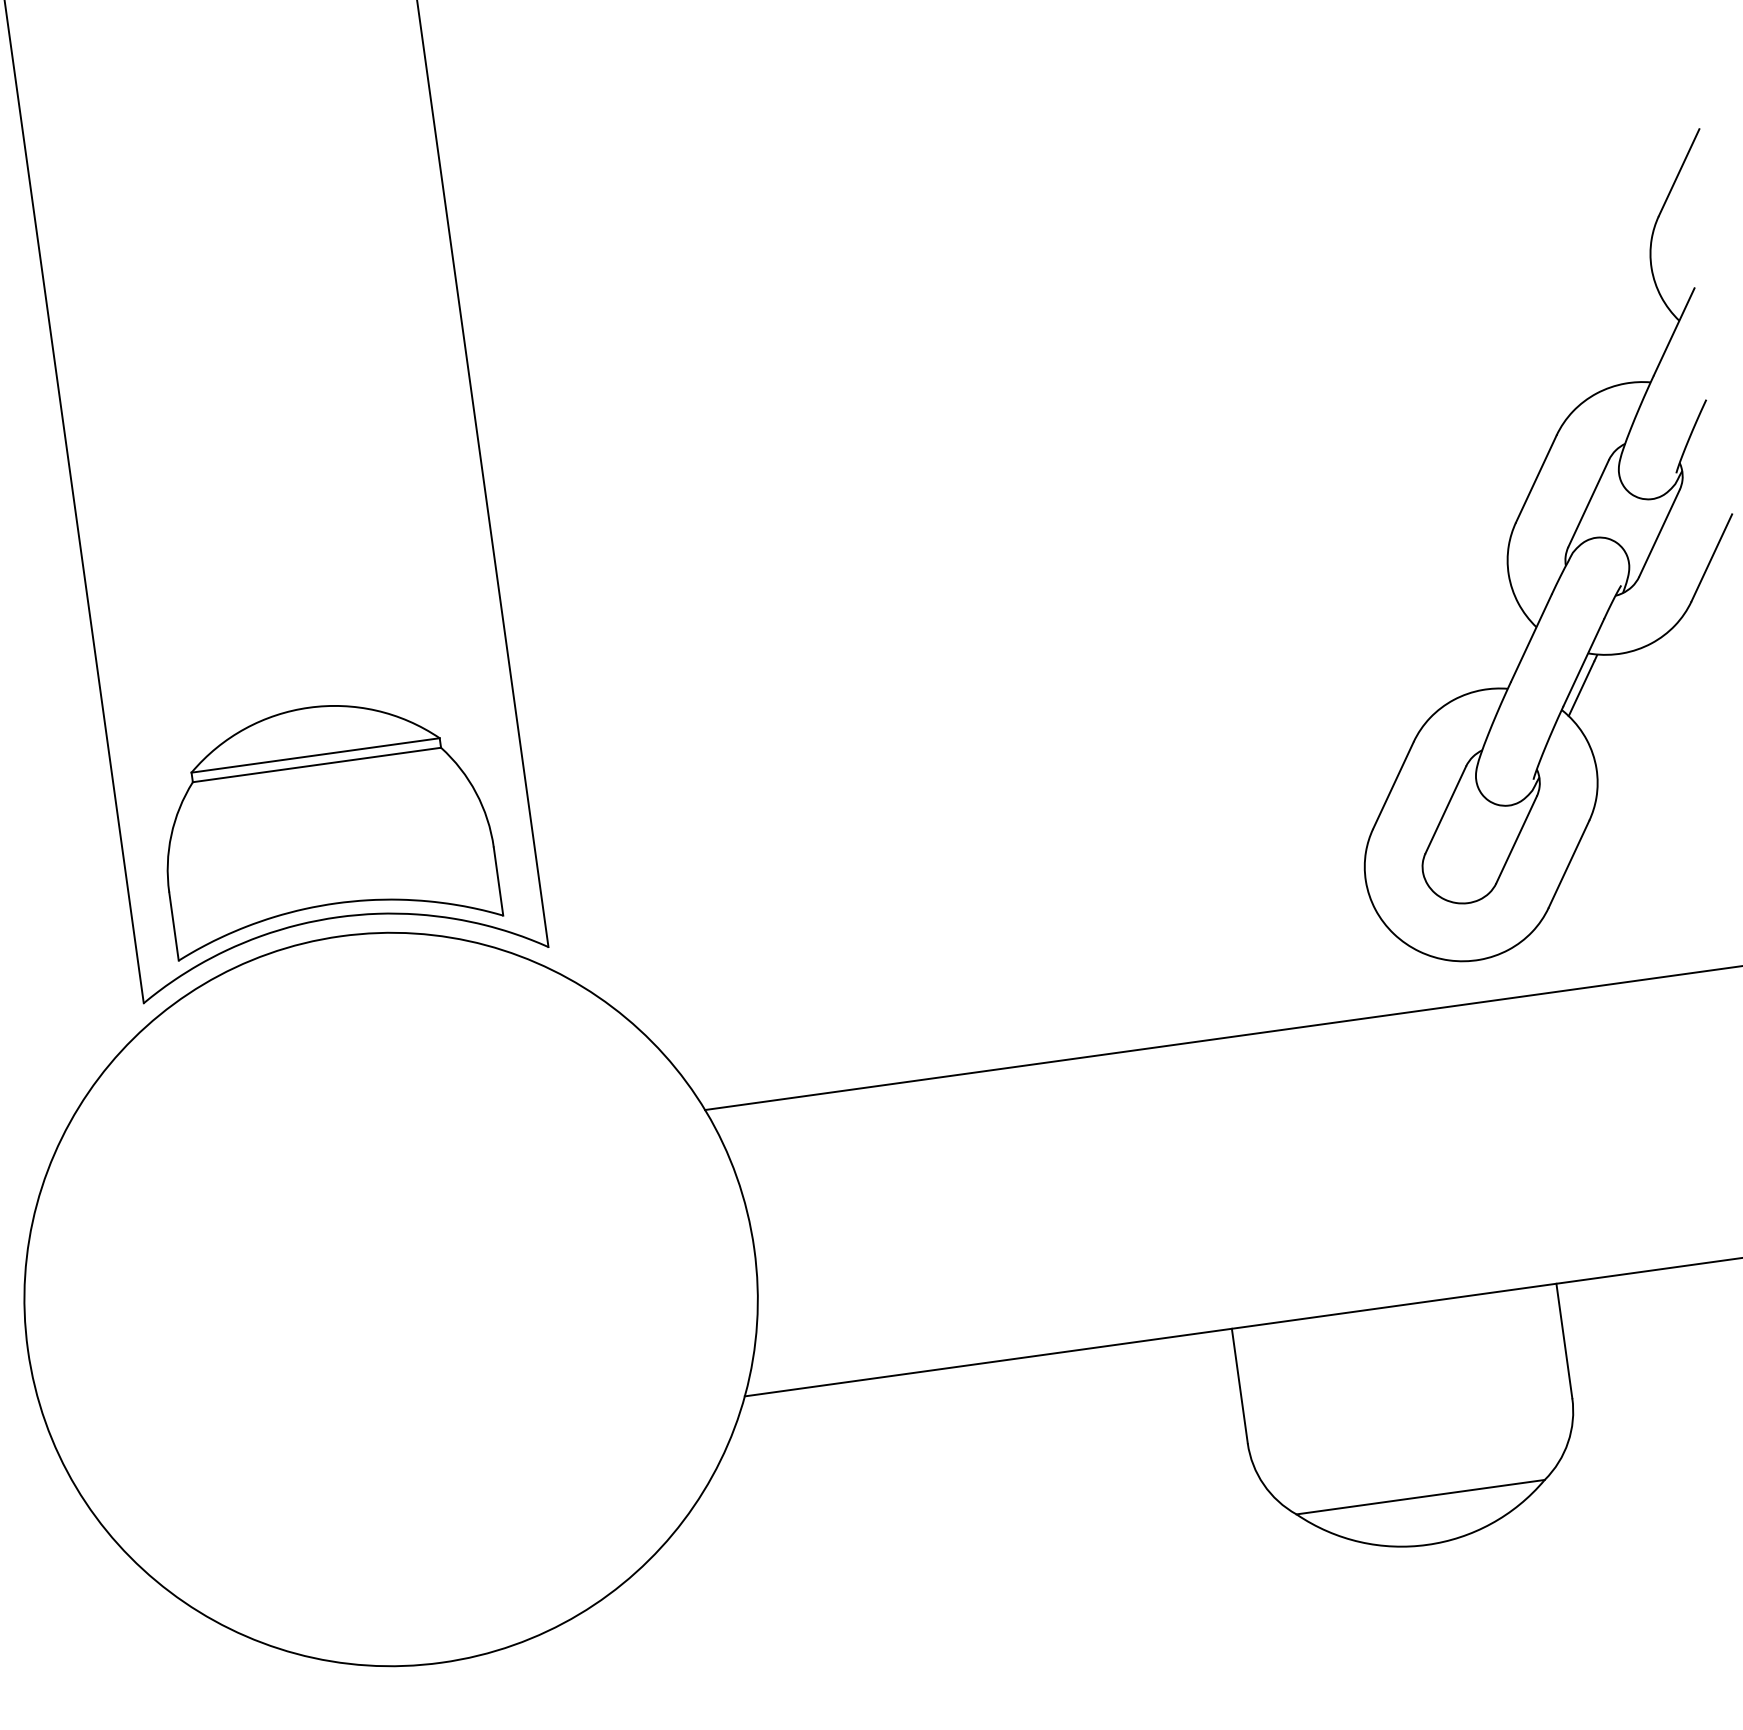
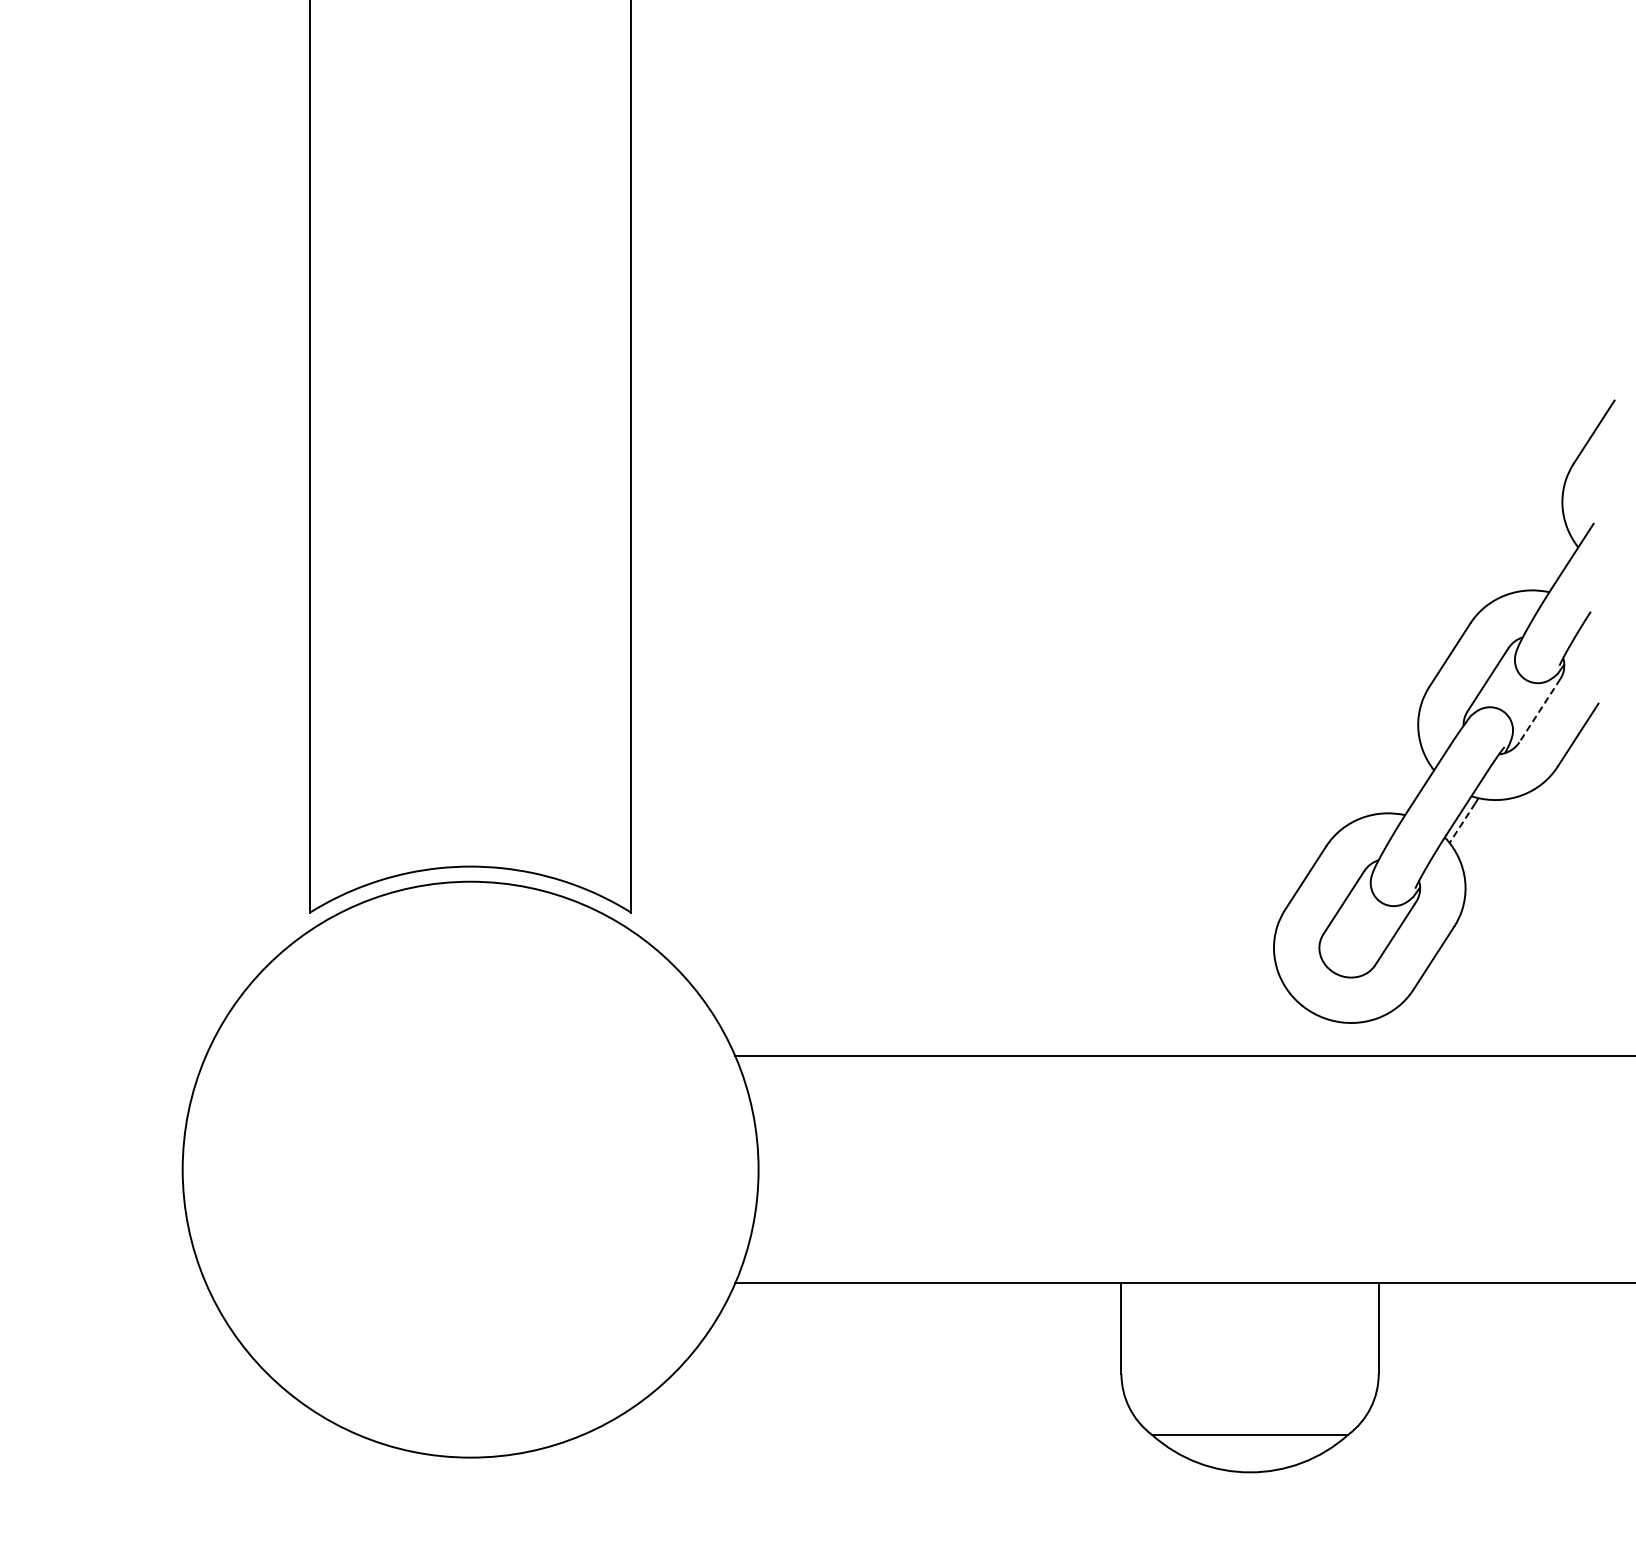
line: (1658, 533) -> (1539, 710), solid -> dashed
line: (1581, 689) -> (1462, 823), solid -> dashed
part: (324, 822) -> (470, 791), removed

